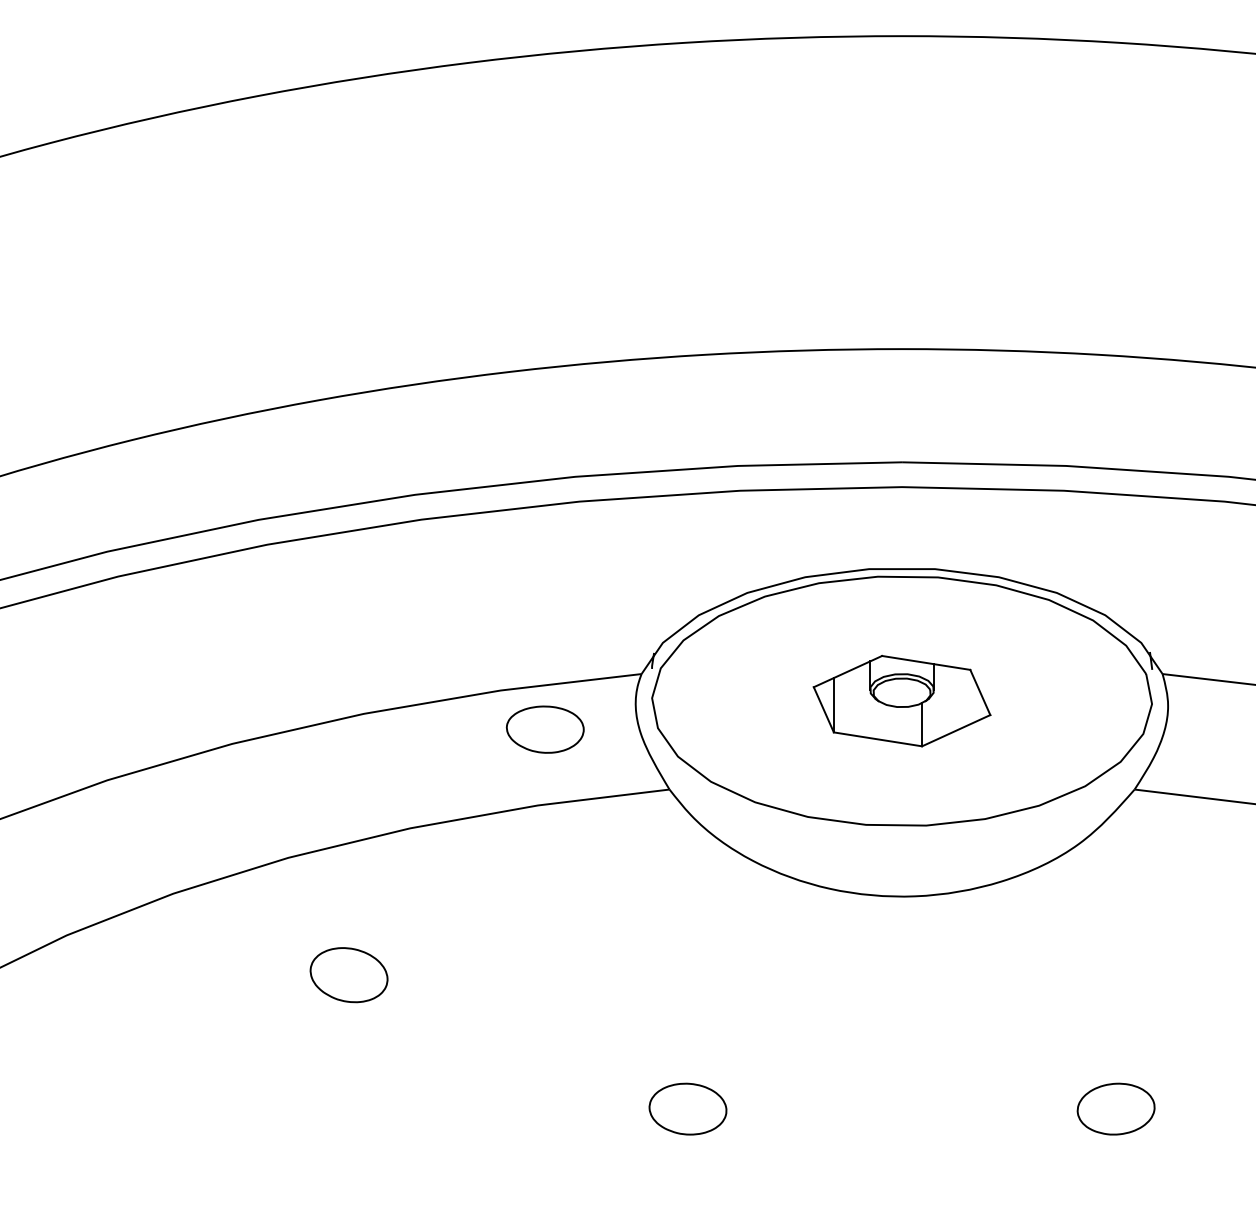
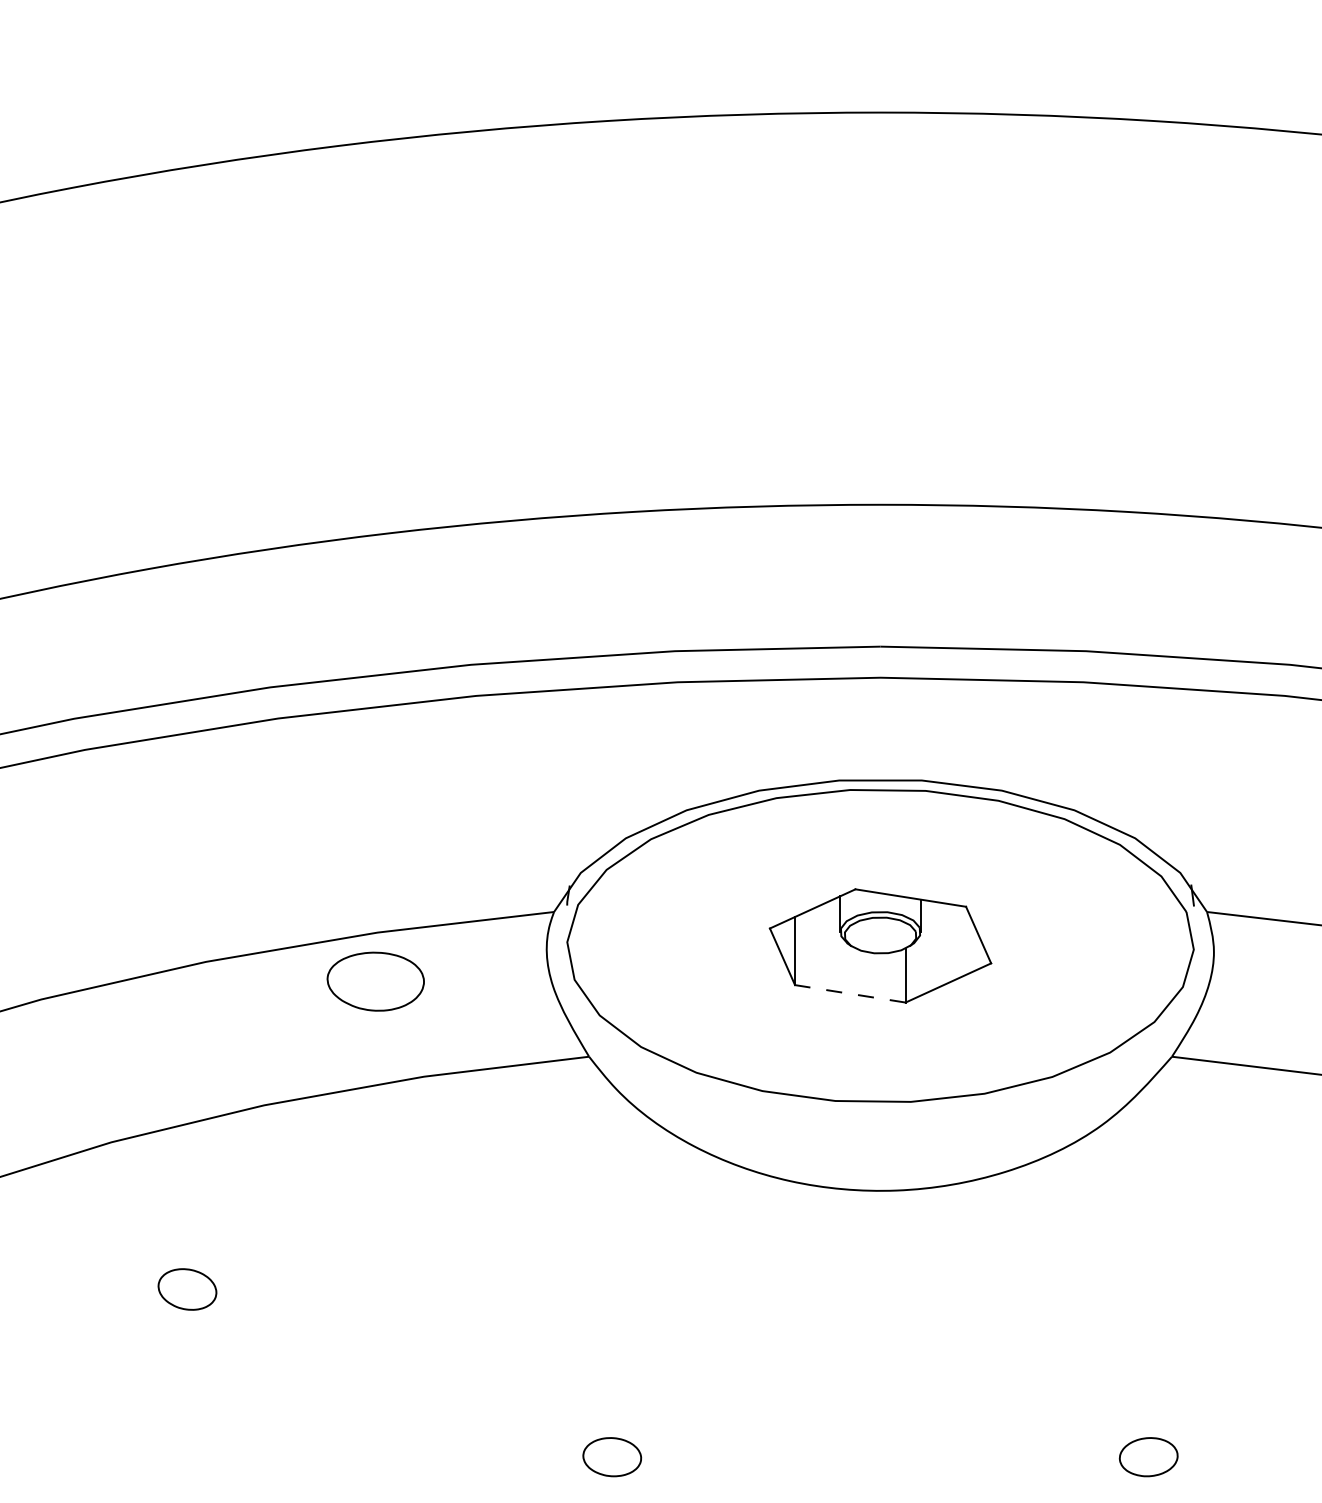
part: (544, 729) -> (374, 981), moved
line: (877, 739) -> (849, 994), solid -> dashed
part: (348, 975) -> (186, 1289), size x0.6
part: (687, 1108) -> (611, 1456), size x0.6
part: (1115, 1108) -> (1148, 1456), size x0.6

